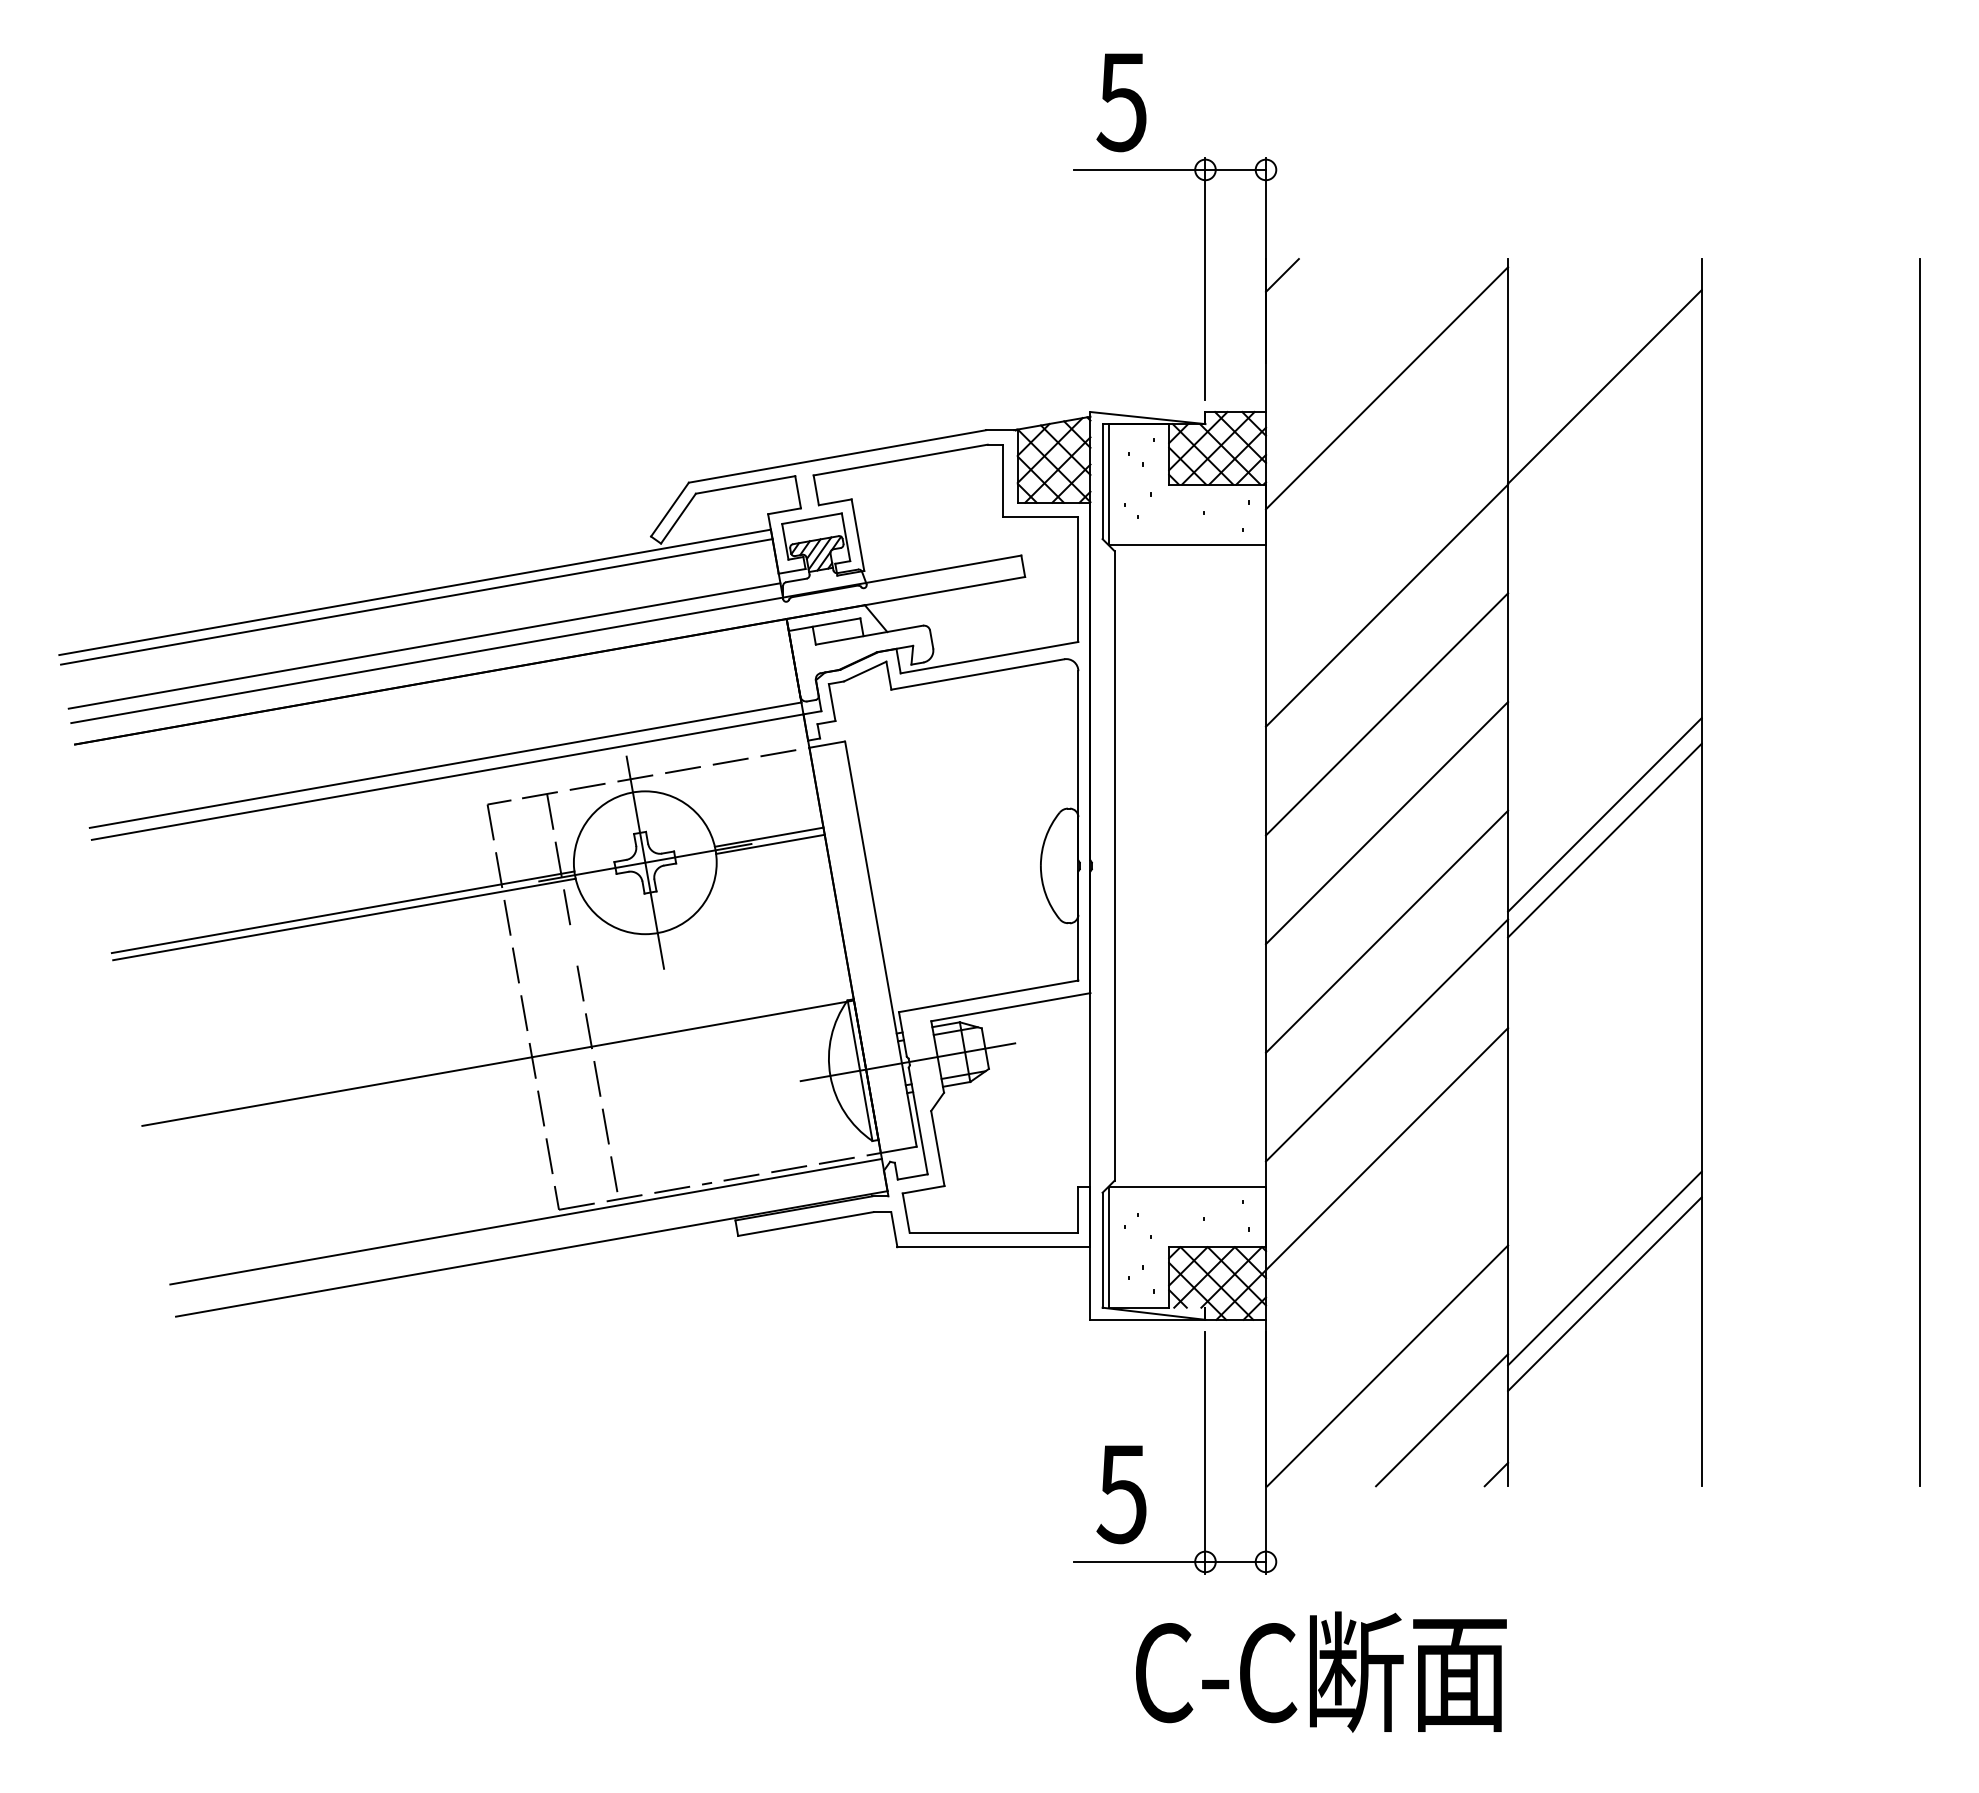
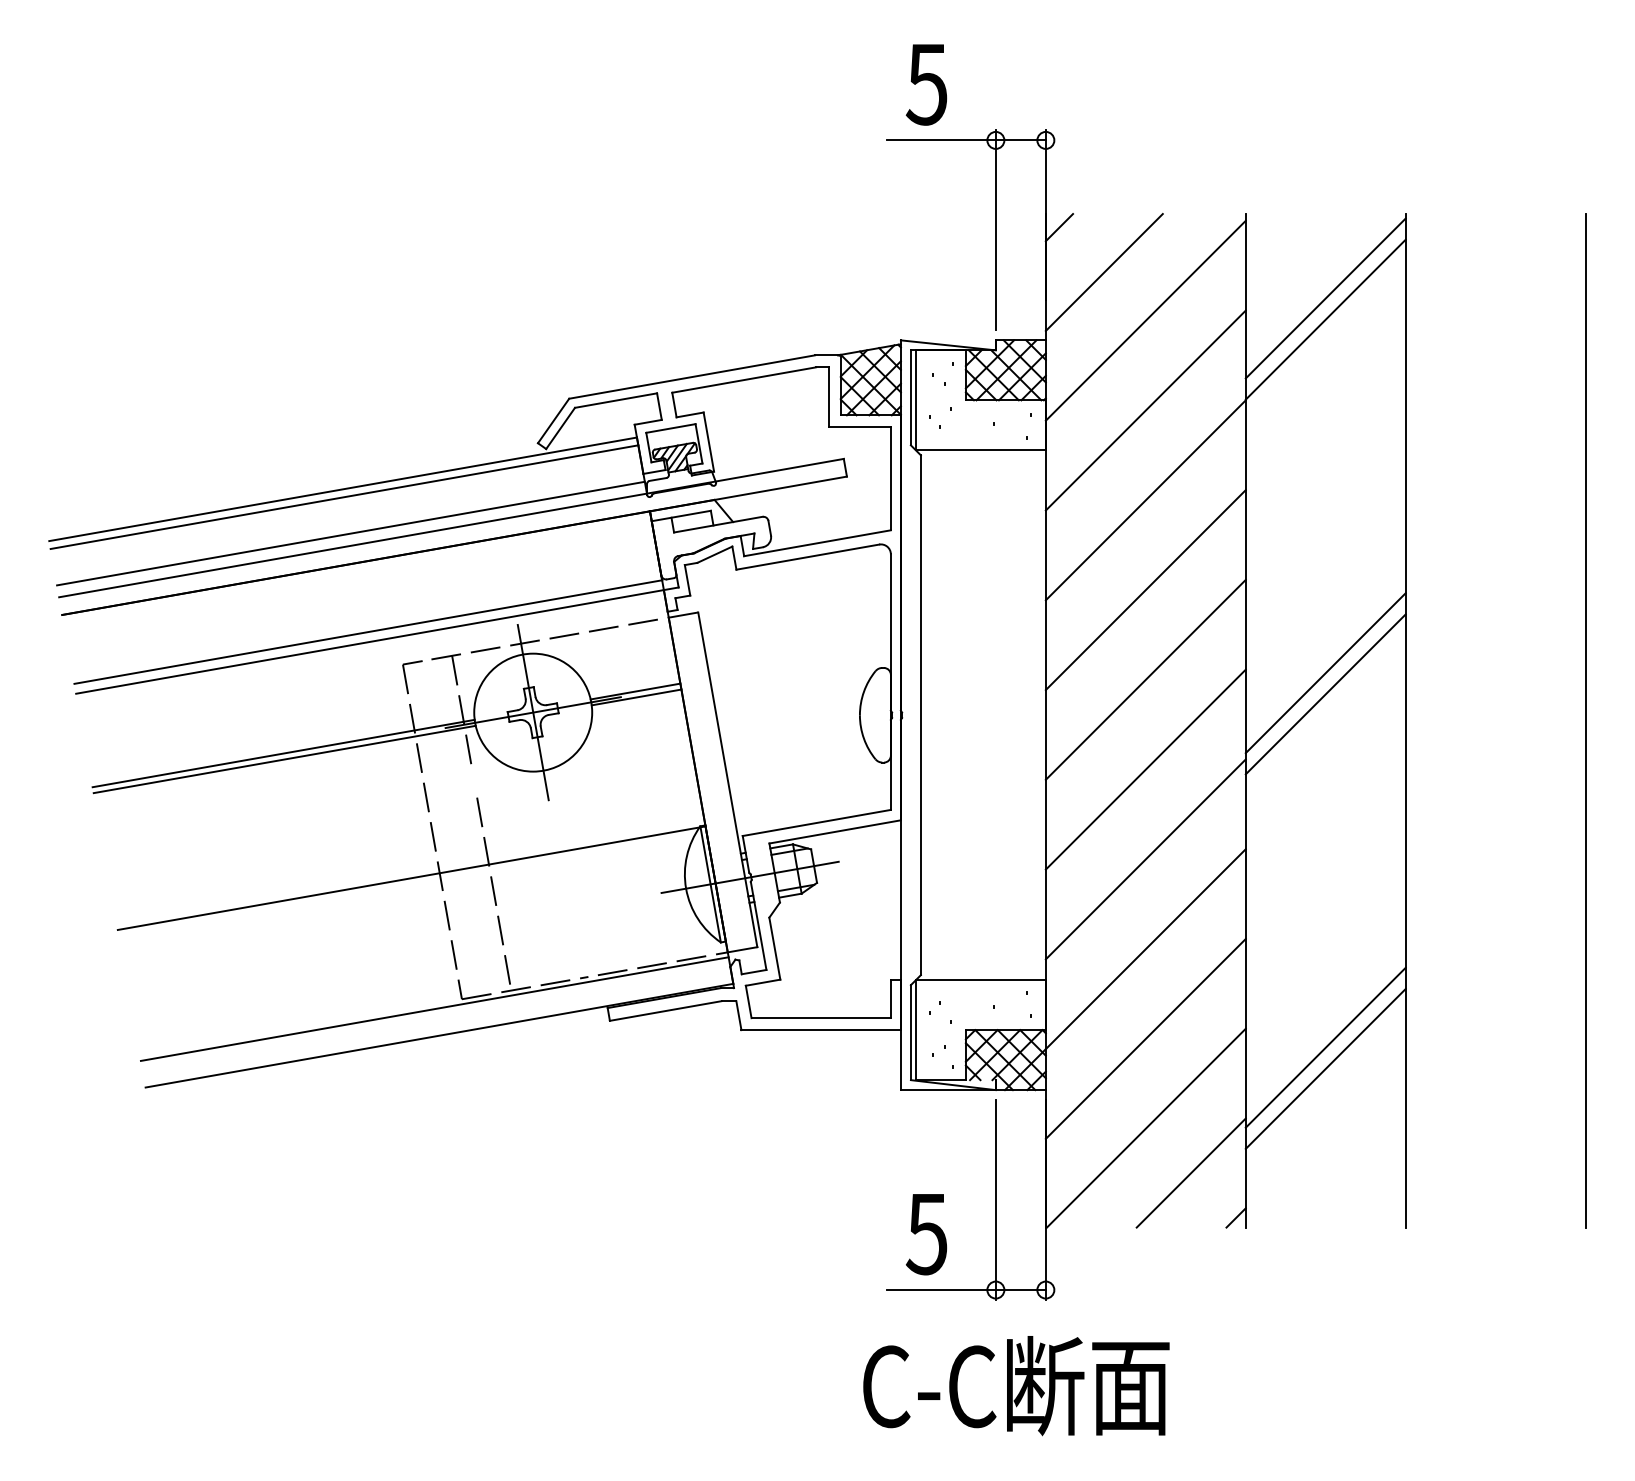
line: (1336, 329) -> (1104, 272), added
line: (1604, 361) -> (1325, 298), added
line: (1387, 496) -> (1146, 410), added
line: (1387, 1257) -> (1146, 1038), added
text: (1321, 1671) -> (1016, 1385), moved

